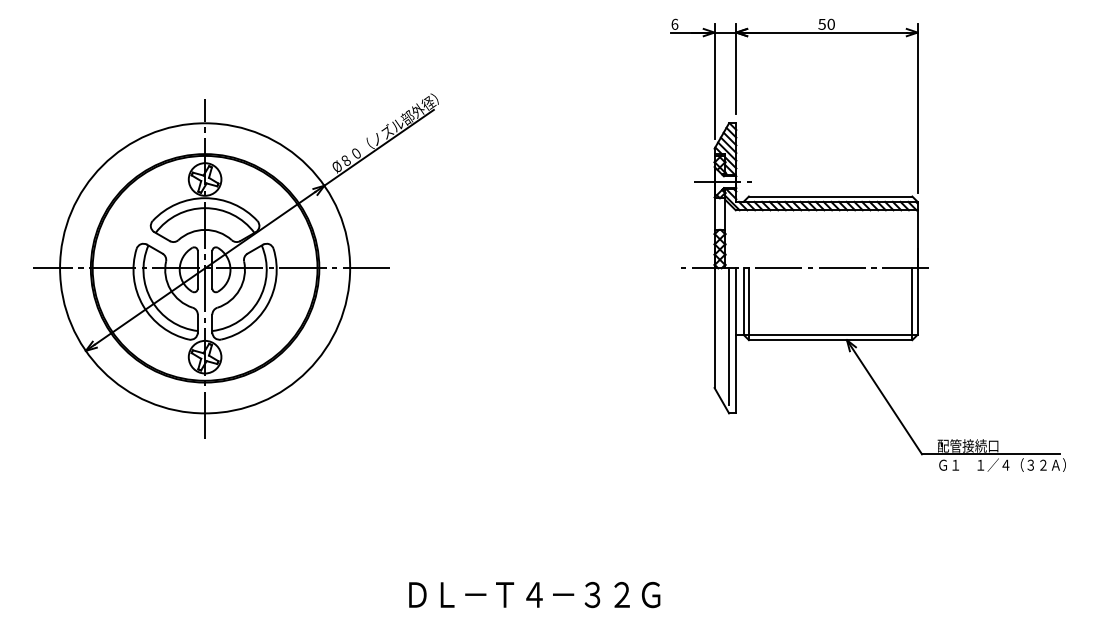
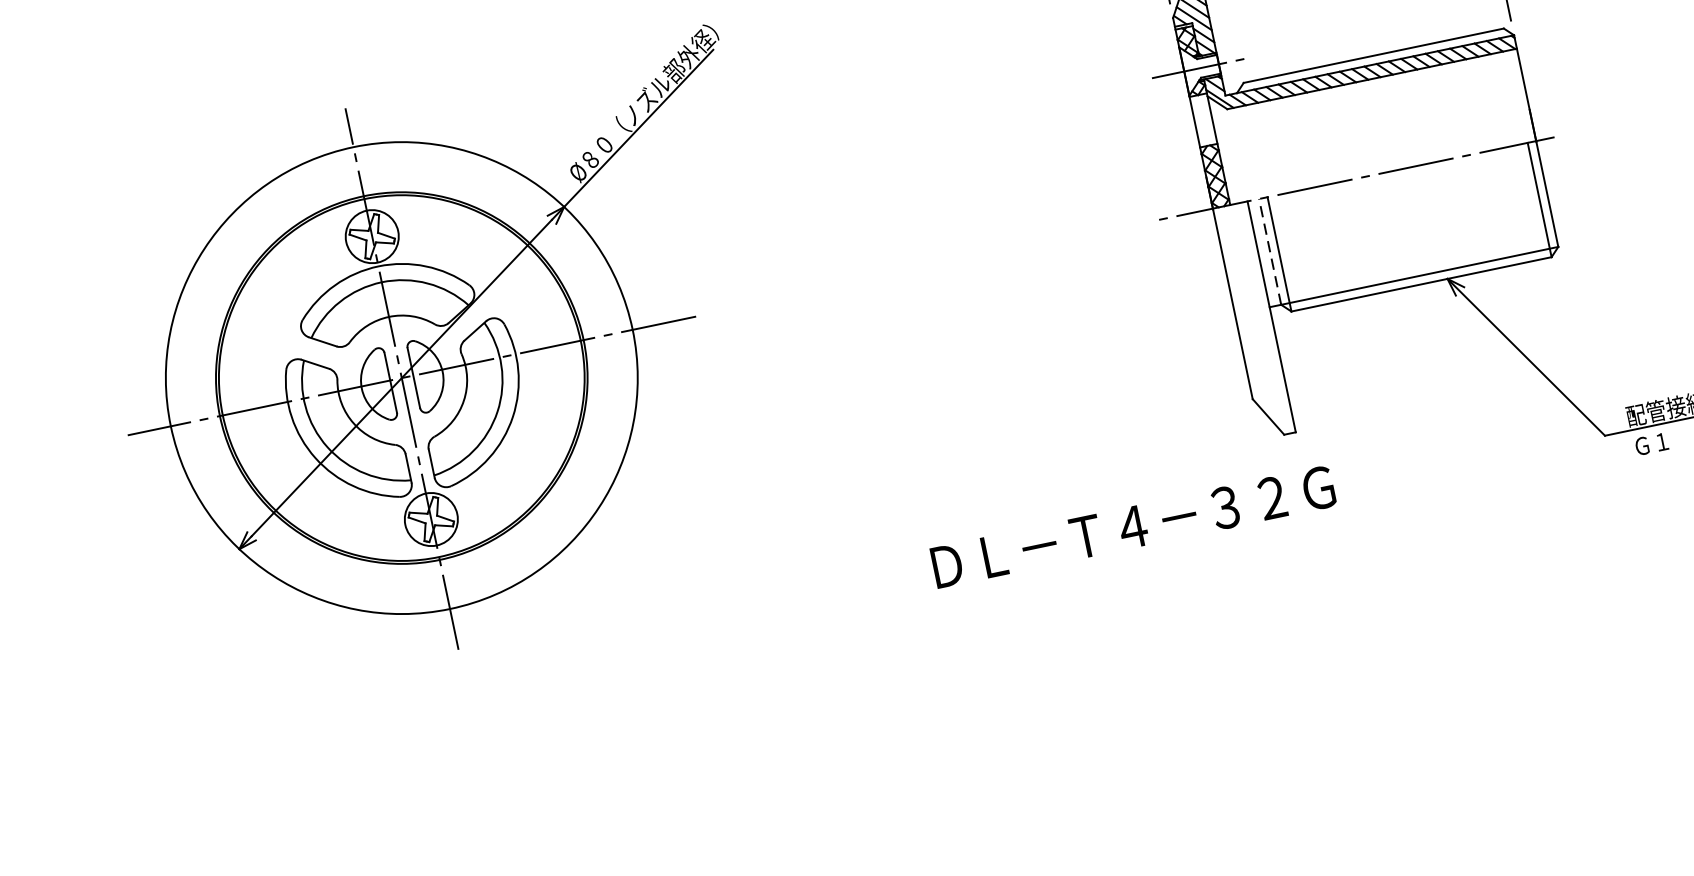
line: (743, 301) -> (1269, 251), solid -> dashed
line: (729, 336) -> (1259, 312), removed
text: (534, 595) -> (1133, 527), moved

